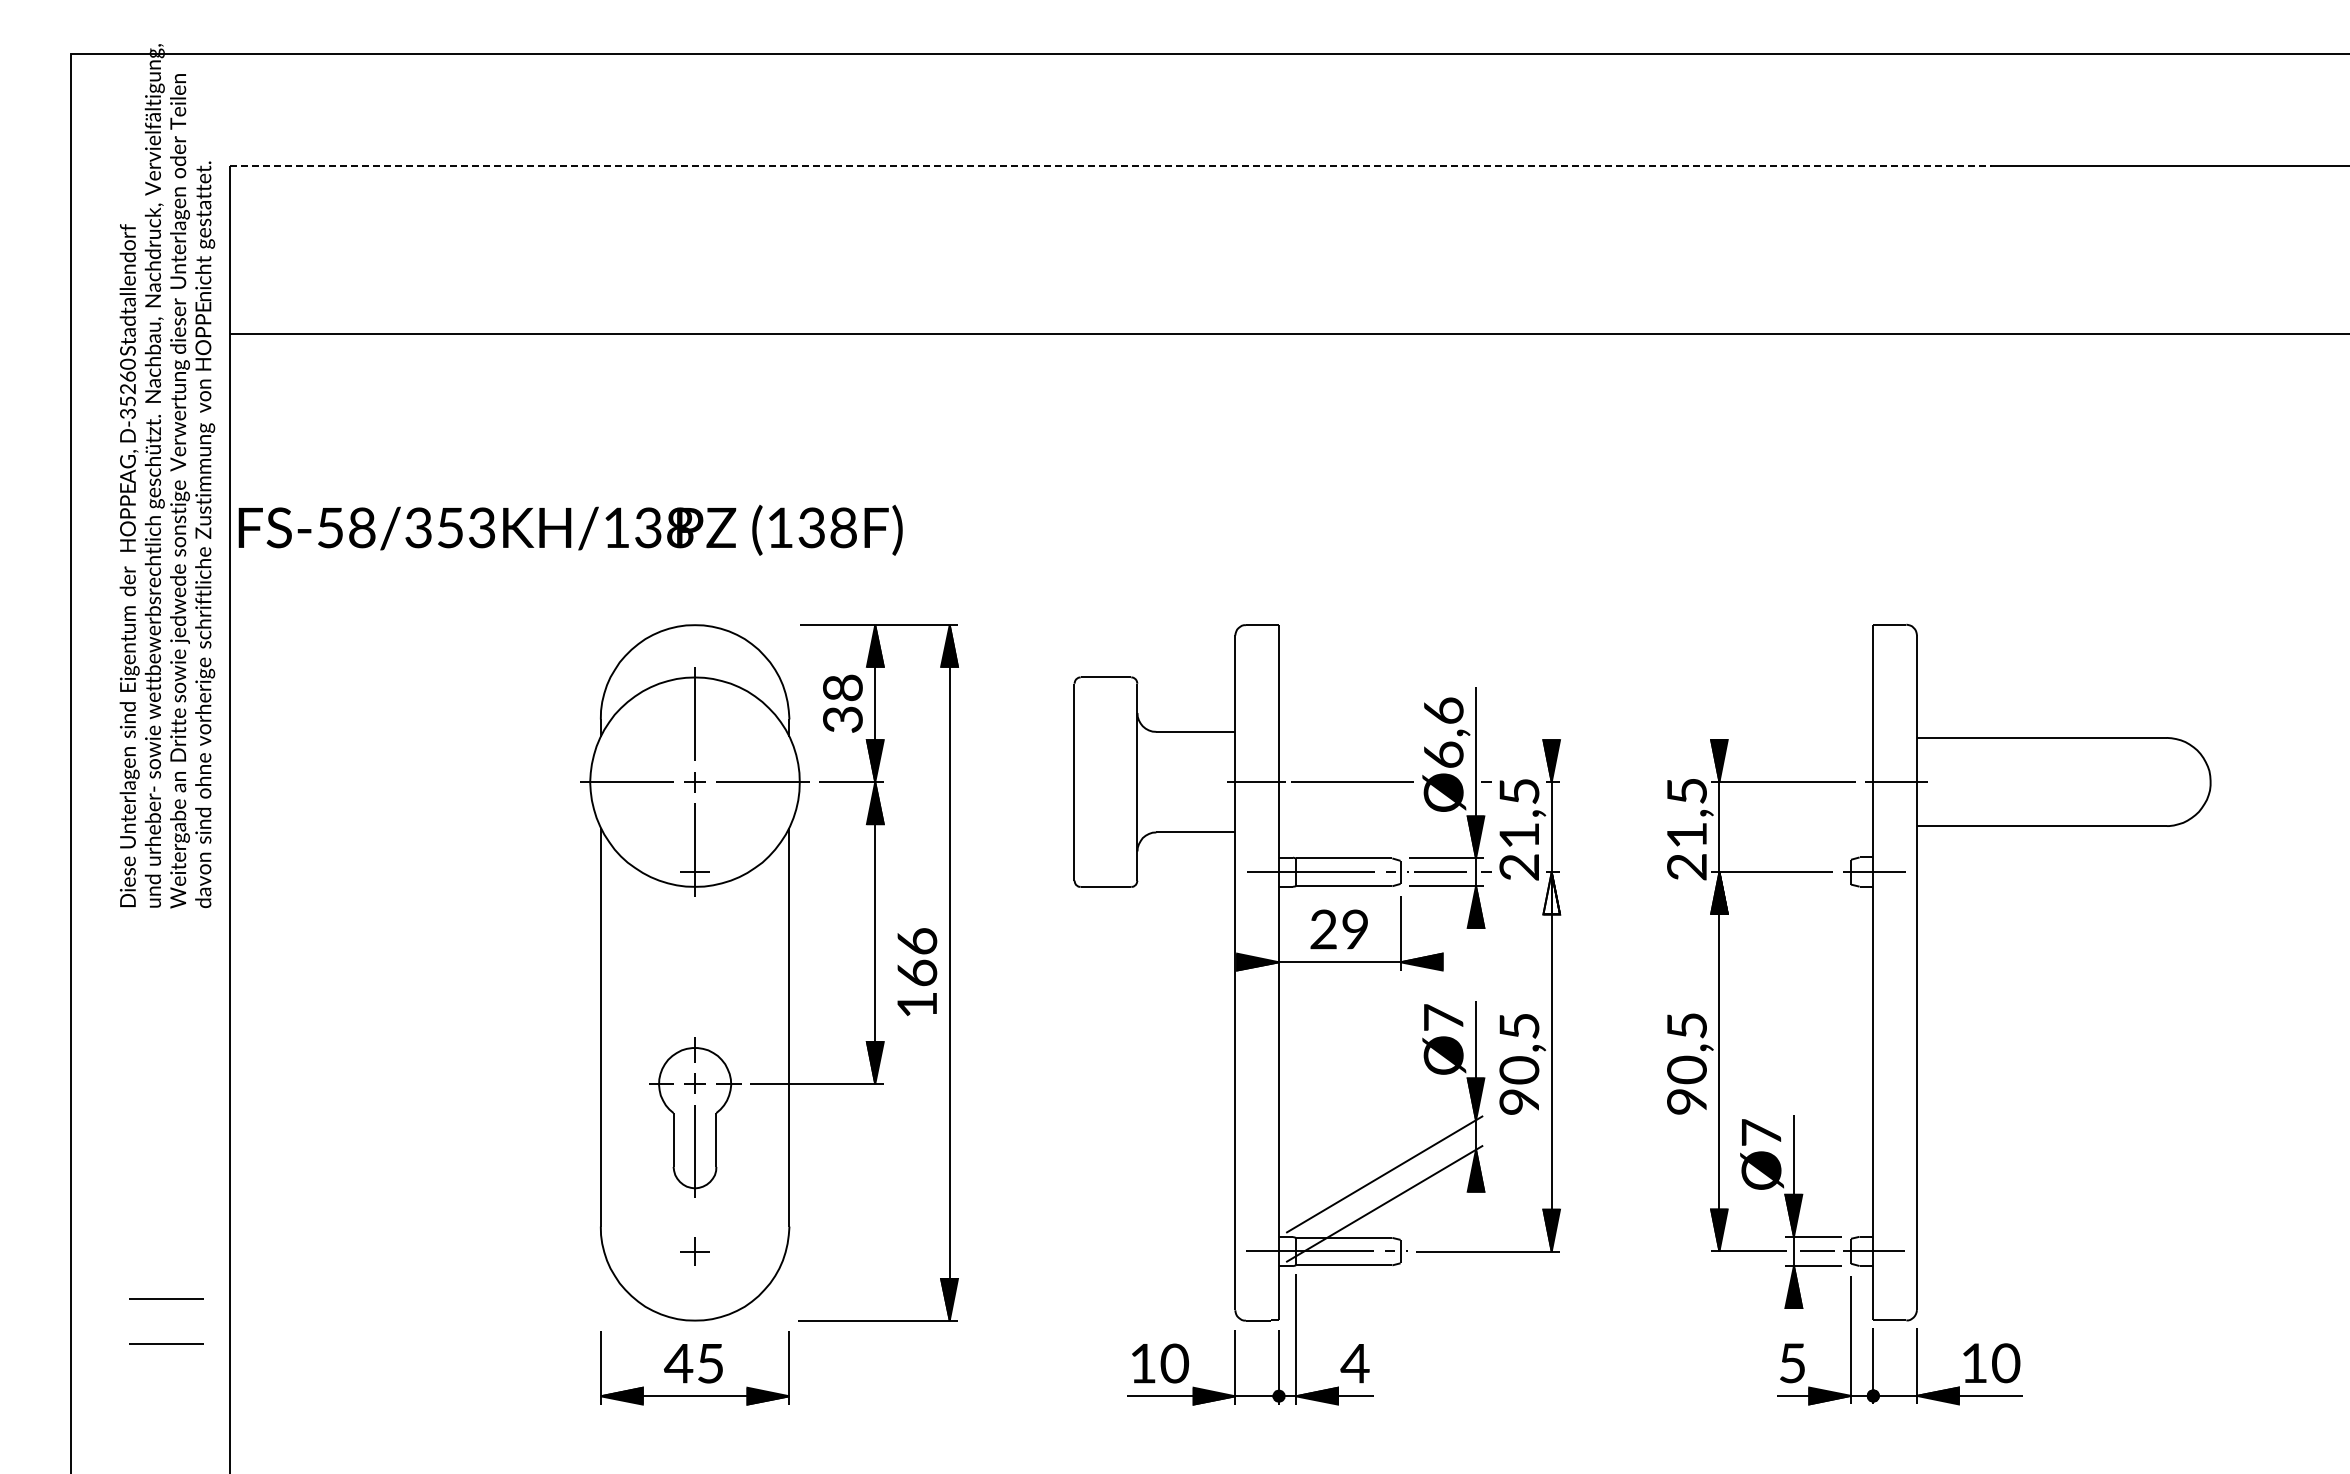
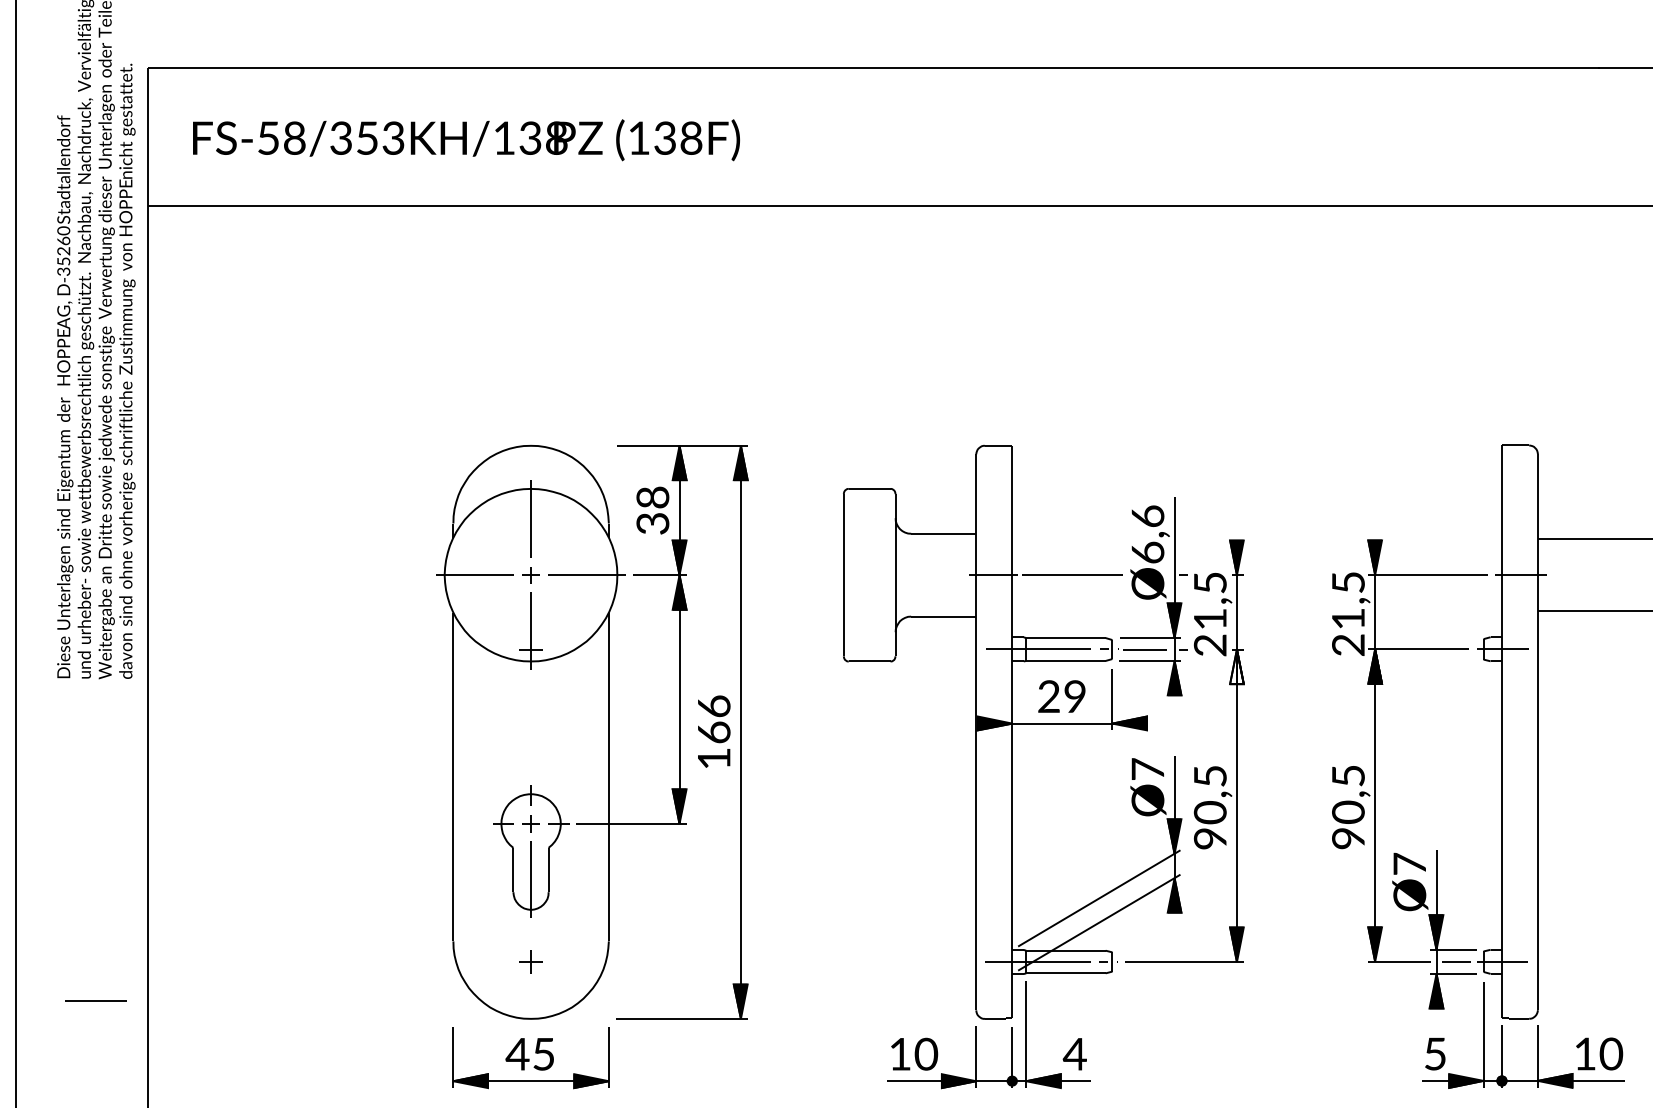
line: (1111, 166) -> (874, 67), dashed -> solid
text: (570, 530) -> (466, 140), moved
line: (166, 1343) -> (95, 1037), removed

